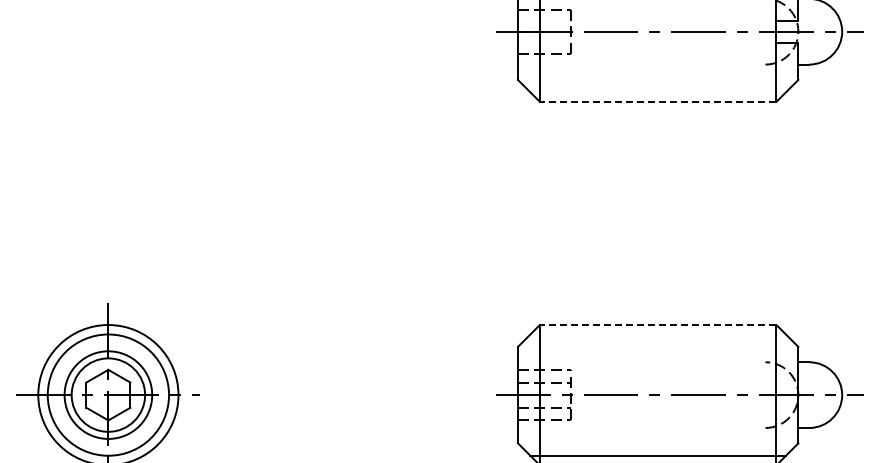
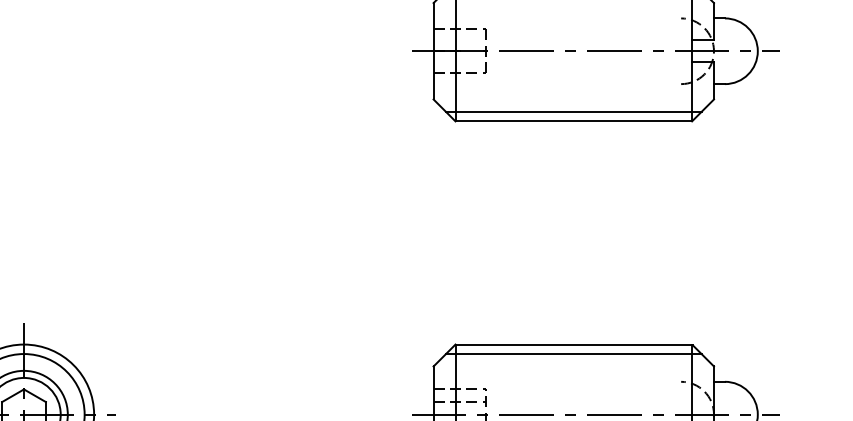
line: (658, 92) -> (574, 112), added
line: (657, 101) -> (573, 121), dashed -> solid
line: (657, 325) -> (573, 345), dashed -> solid
line: (658, 334) -> (574, 354), added

